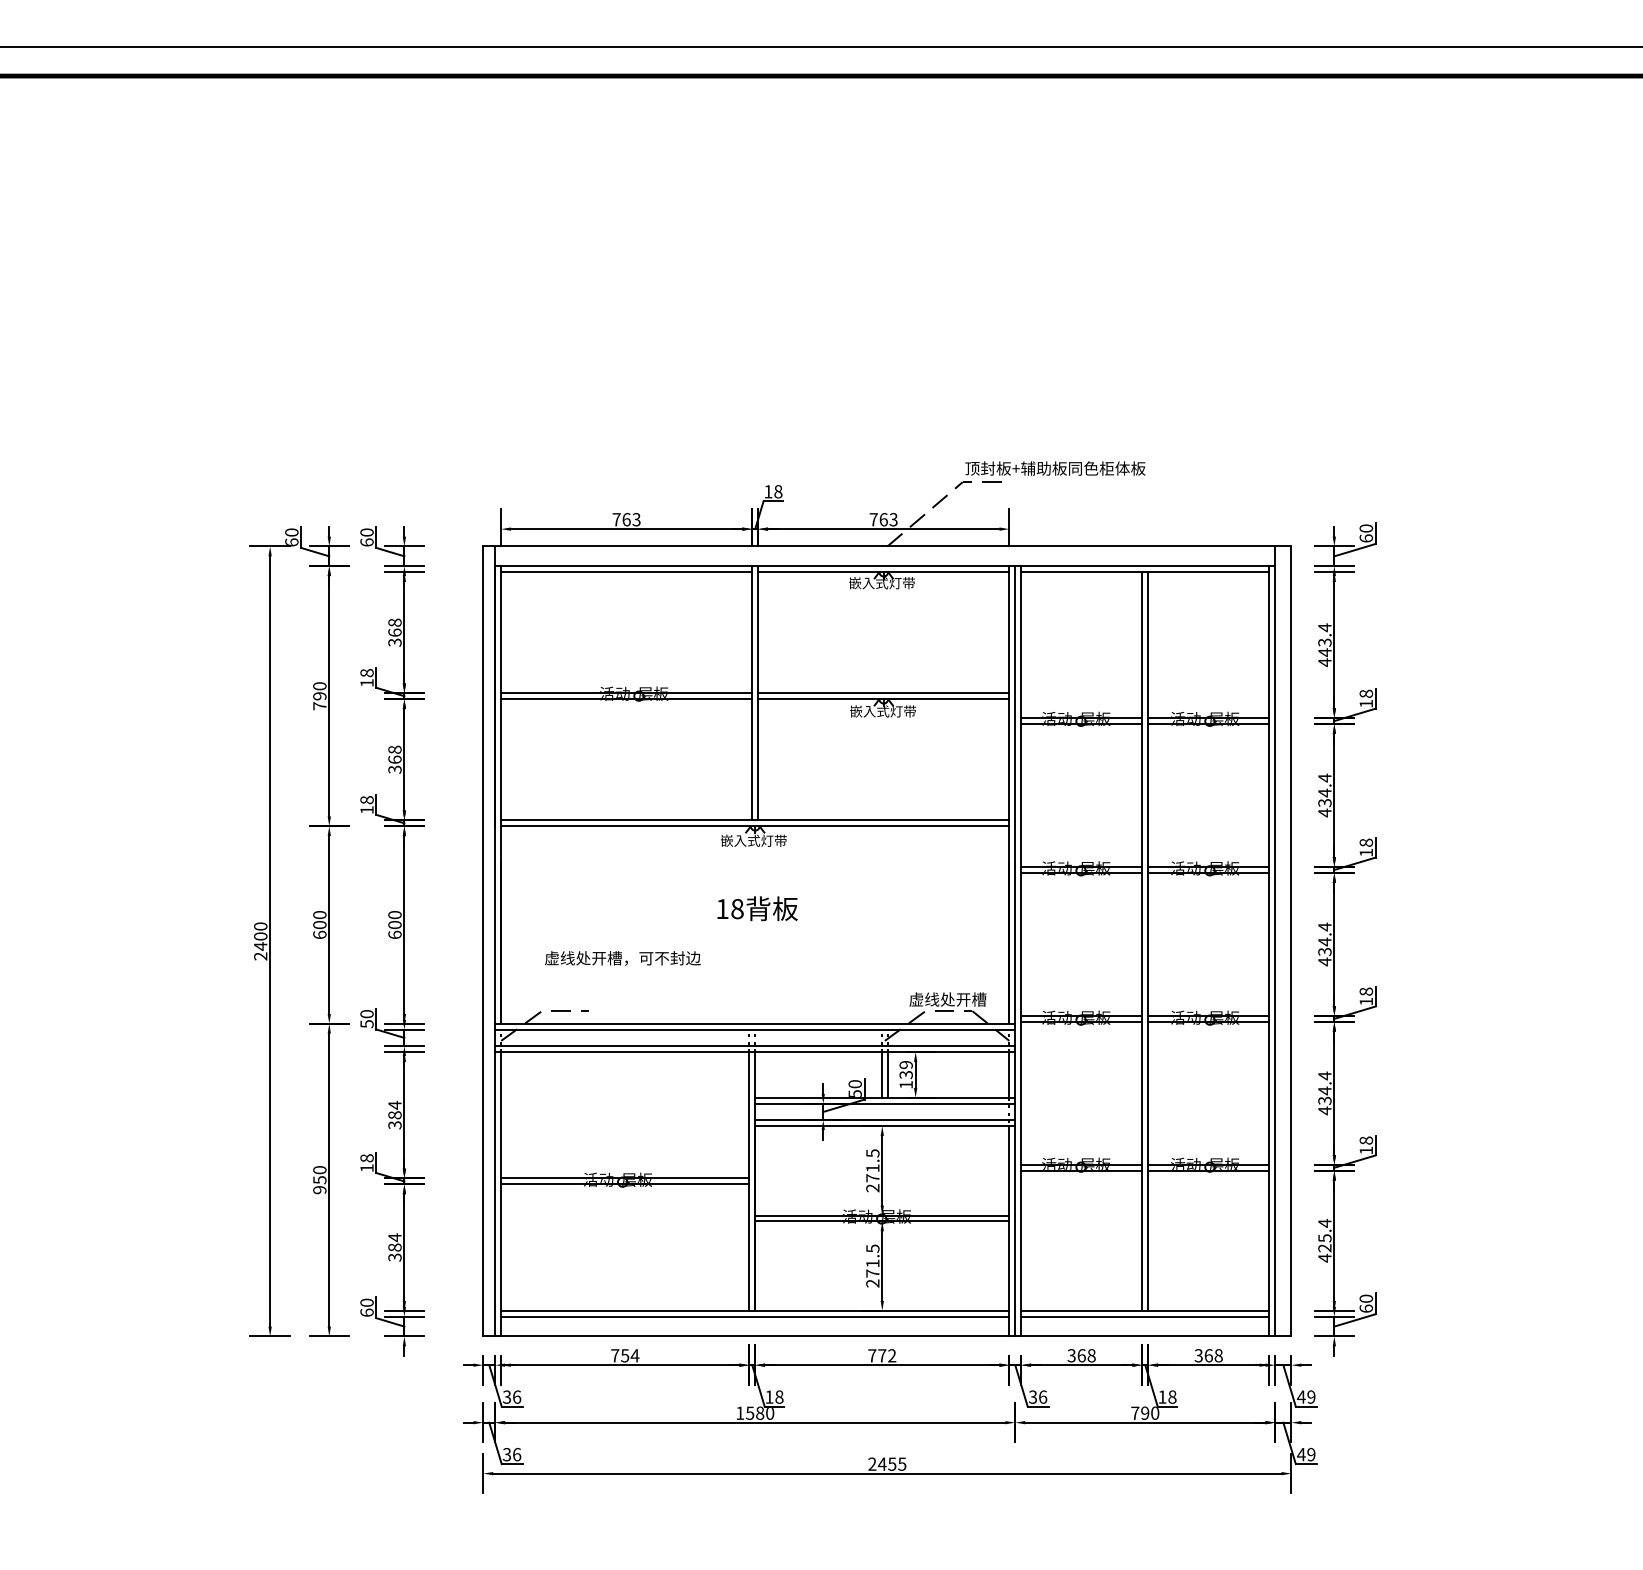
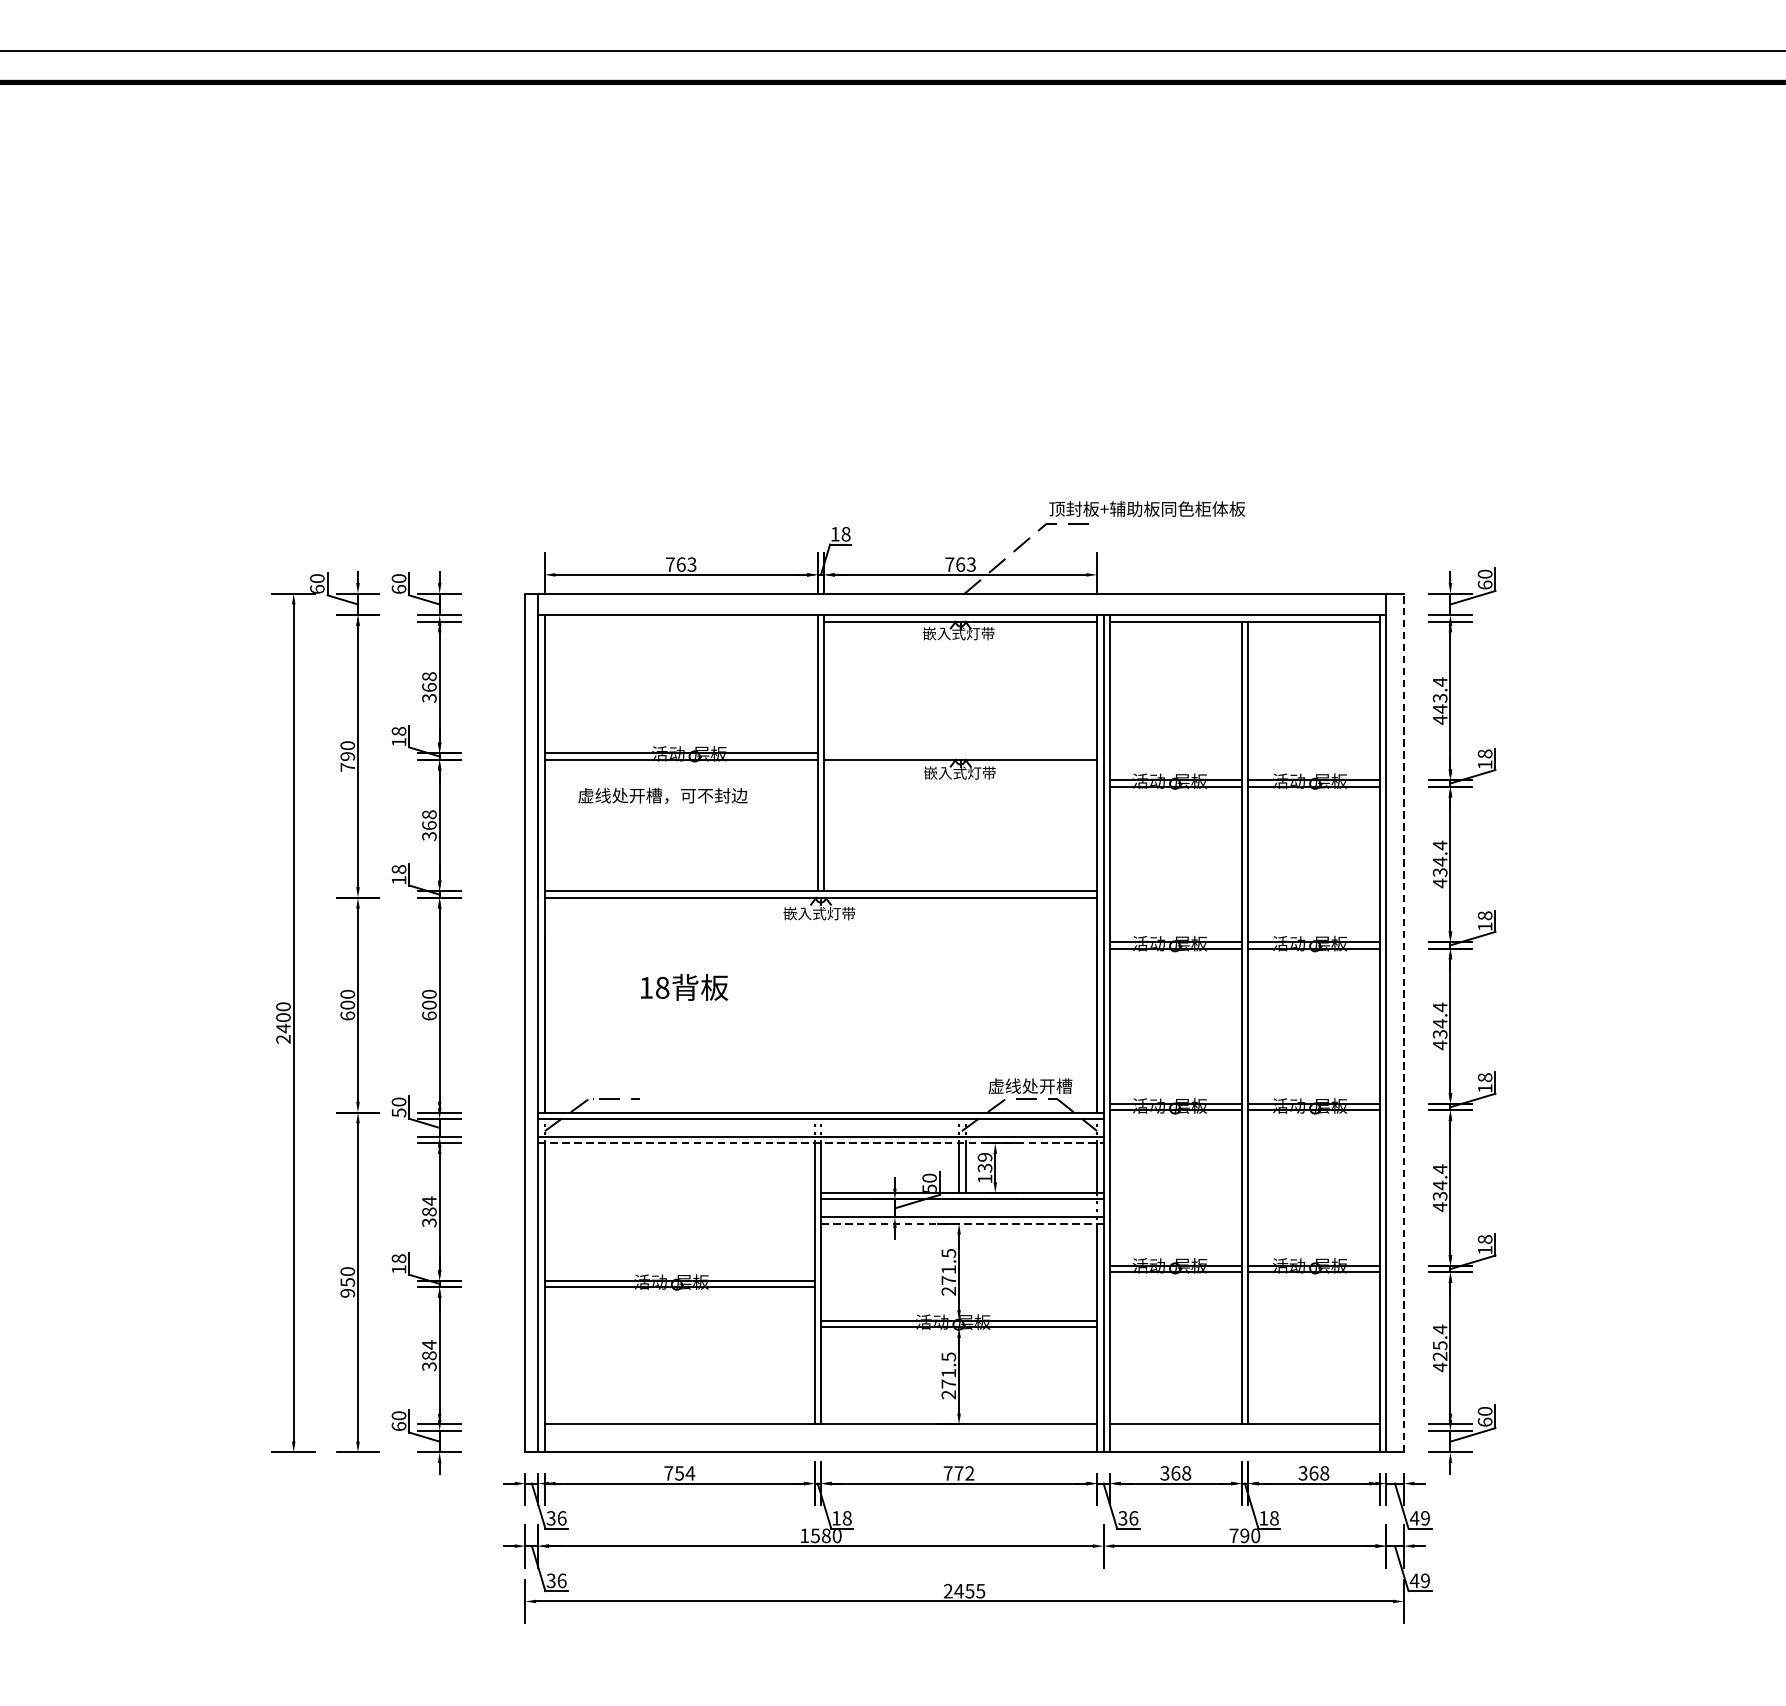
line: (626, 572) -> (681, 622), removed
line: (883, 693) -> (960, 753), removed
text: (757, 908) -> (684, 987), moved
line: (1291, 941) -> (1403, 1023), solid -> dashed
text: (622, 958) -> (662, 795), moved
line: (755, 1052) -> (821, 1143), solid -> dashed
line: (885, 1126) -> (962, 1224), solid -> dashed
line: (755, 1316) -> (821, 1430), removed
line: (1145, 1316) -> (1245, 1430), removed

